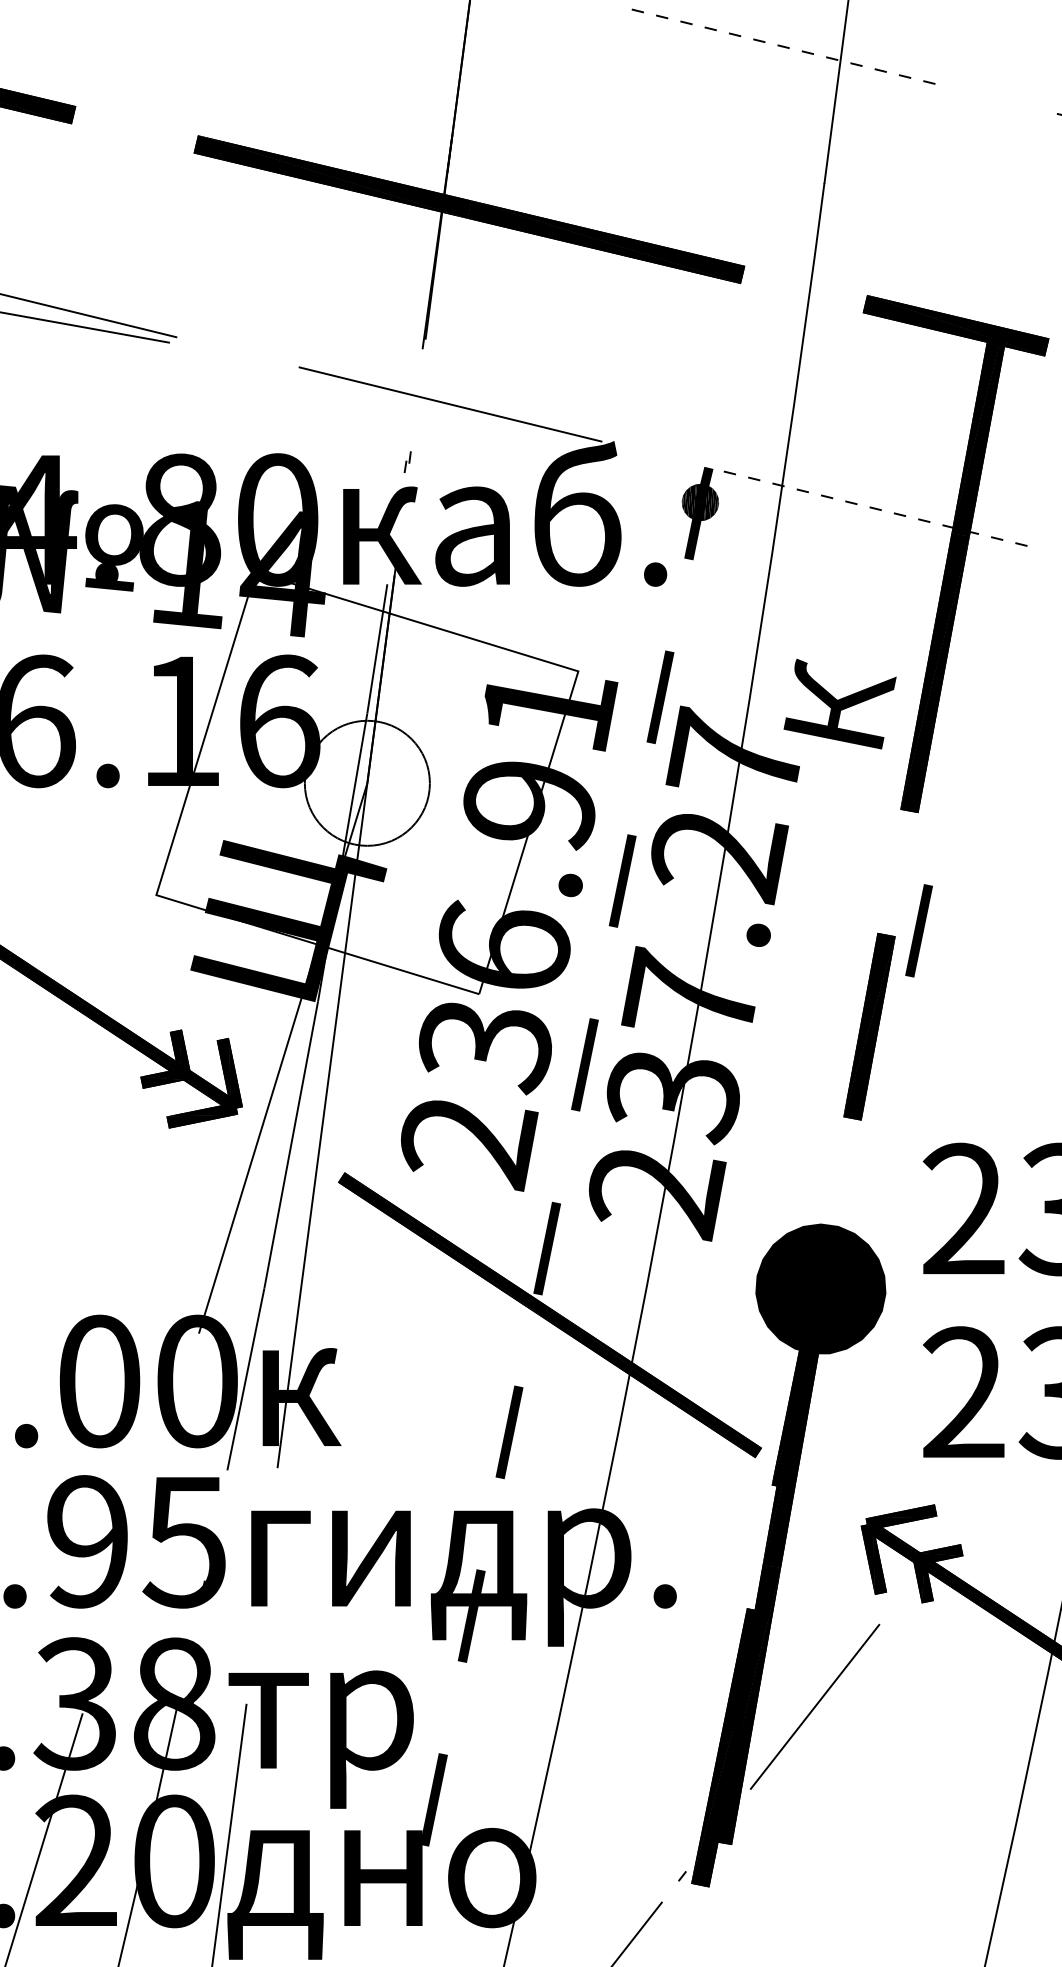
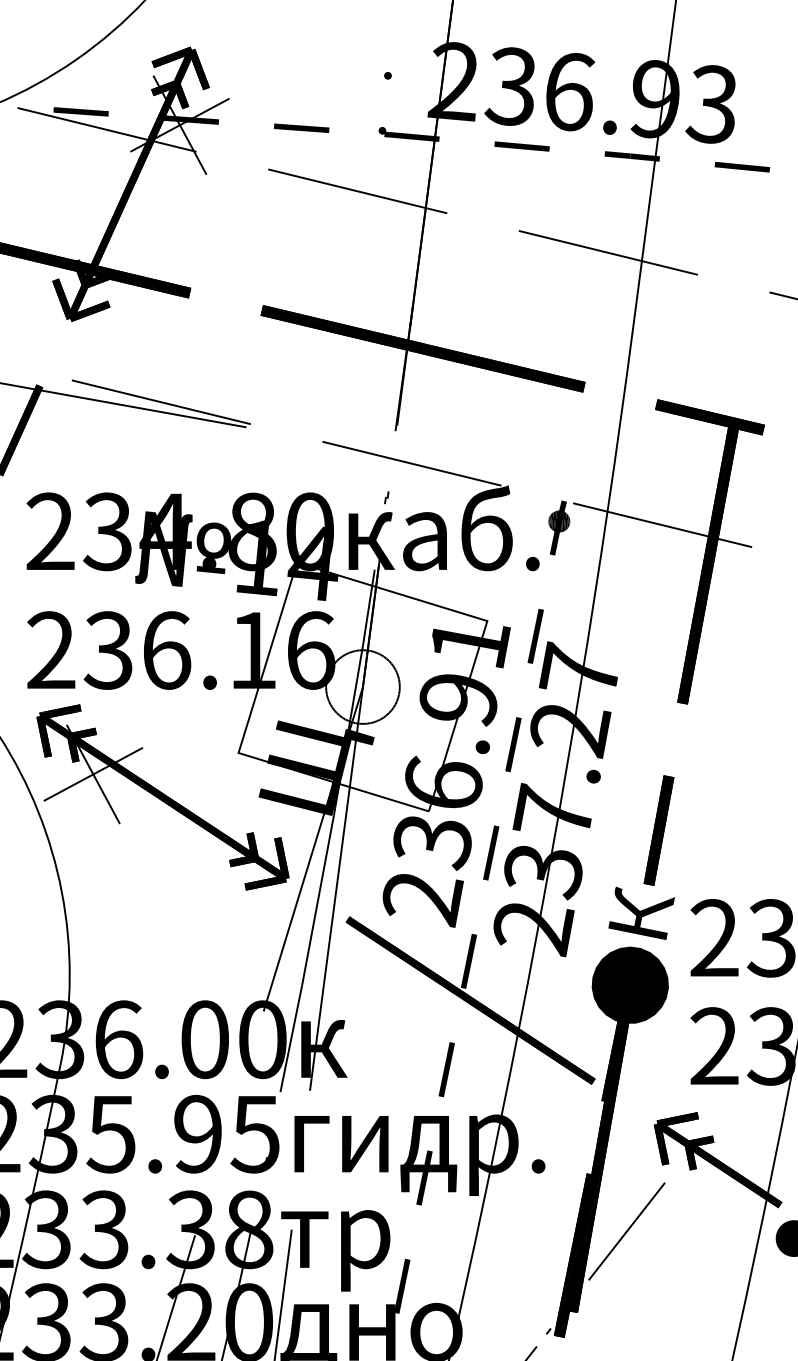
line: (783, 46) -> (608, 252), dashed -> solid
line: (875, 509) -> (662, 525), dashed -> solid
text: (839, 702) -> (641, 912), moved
line: (919, 929) -> (688, 773), removed

